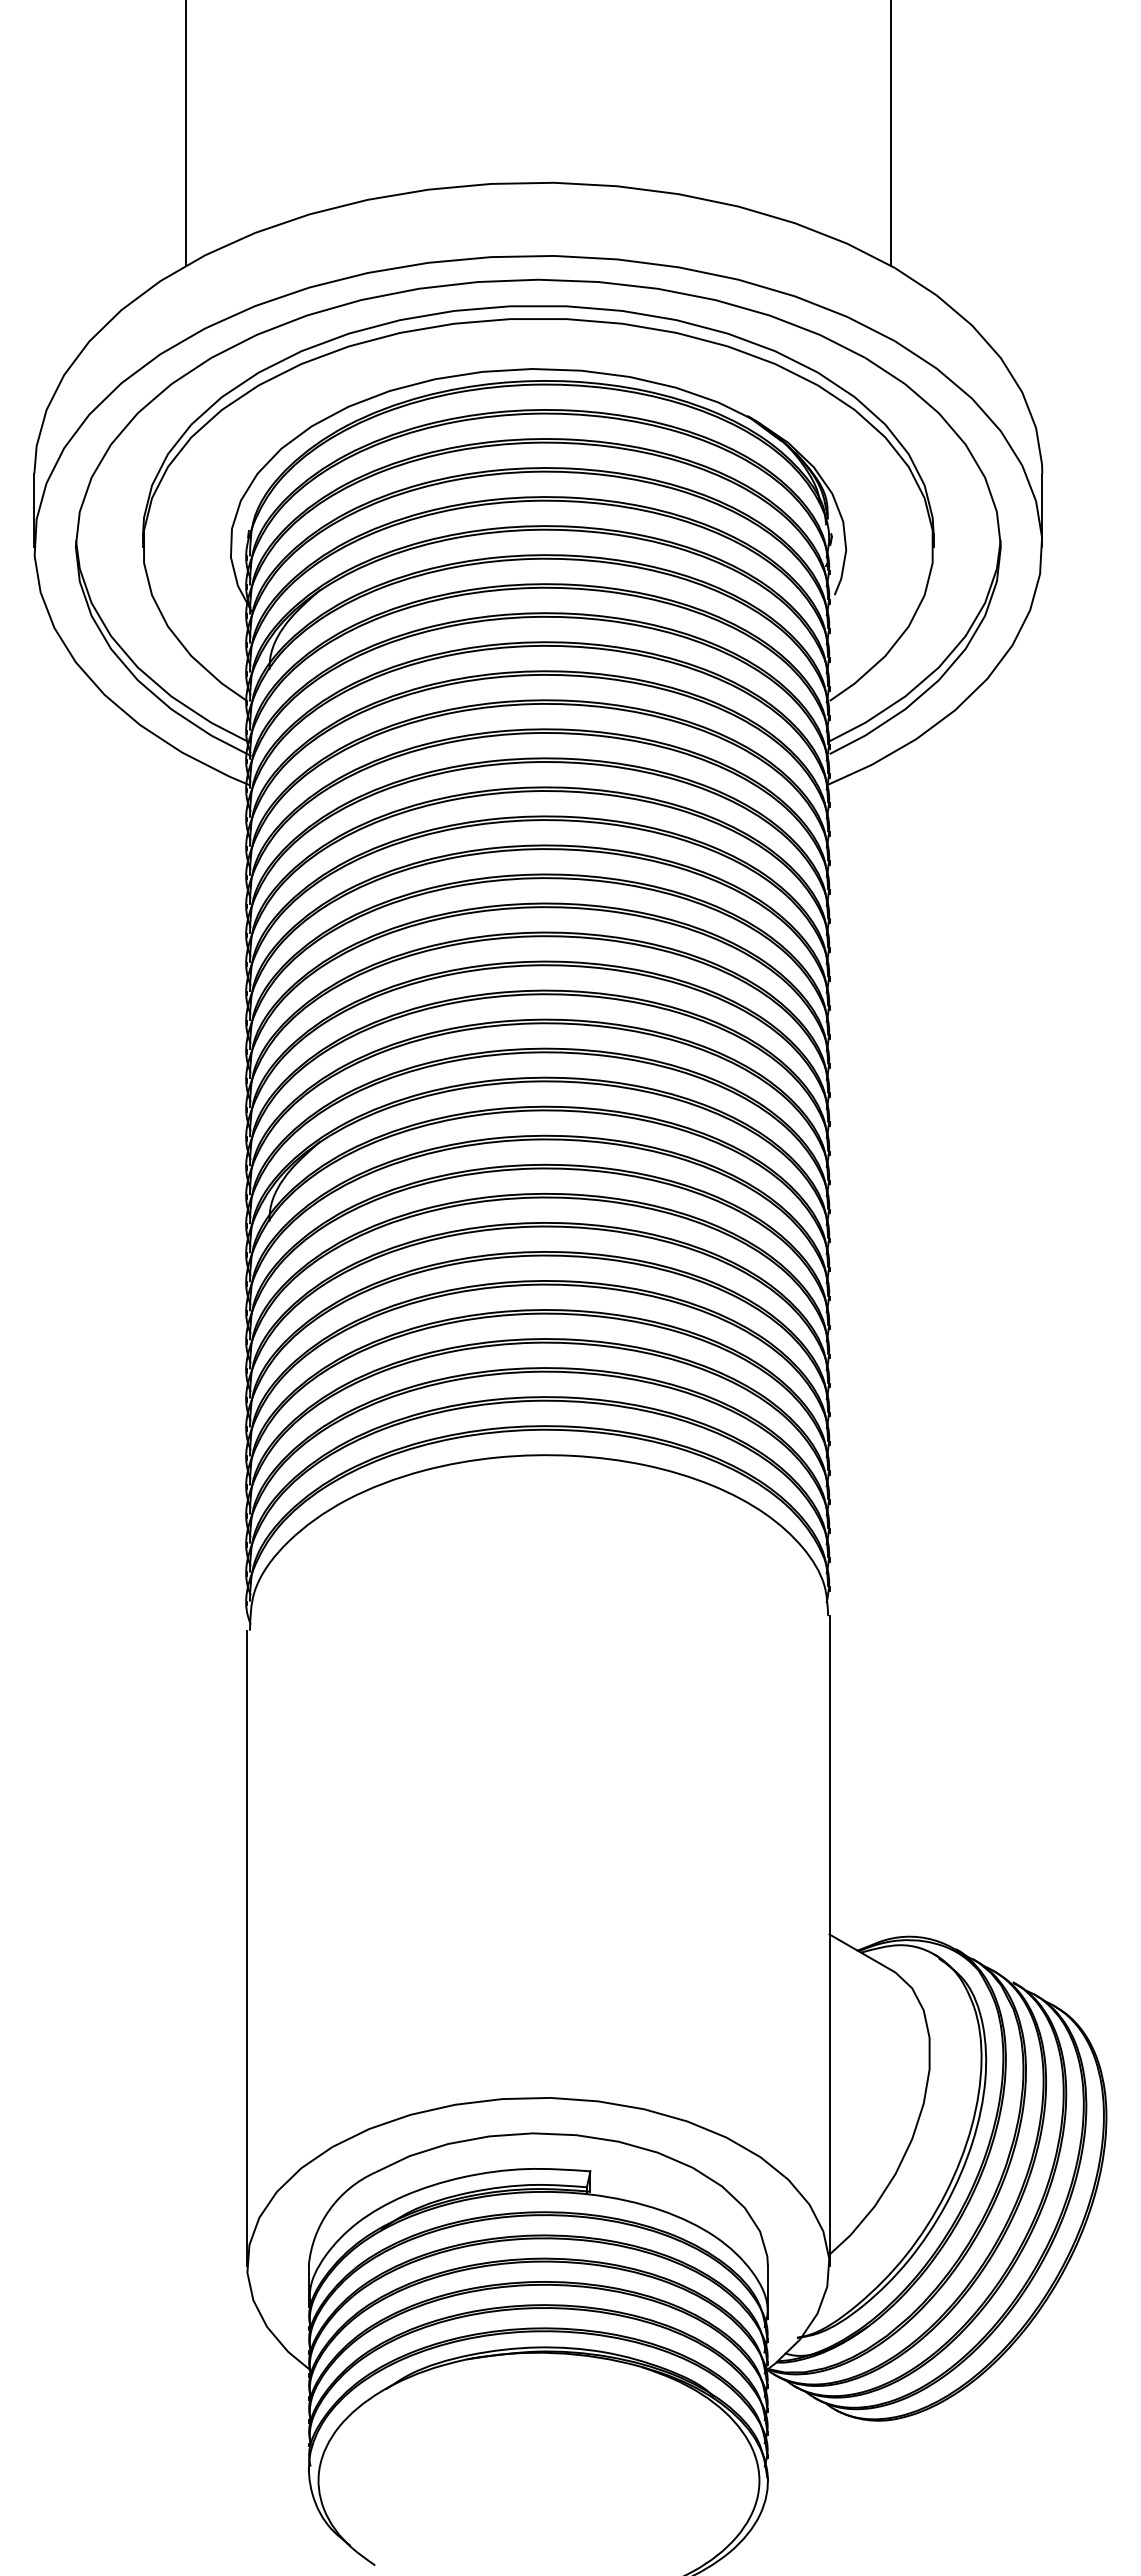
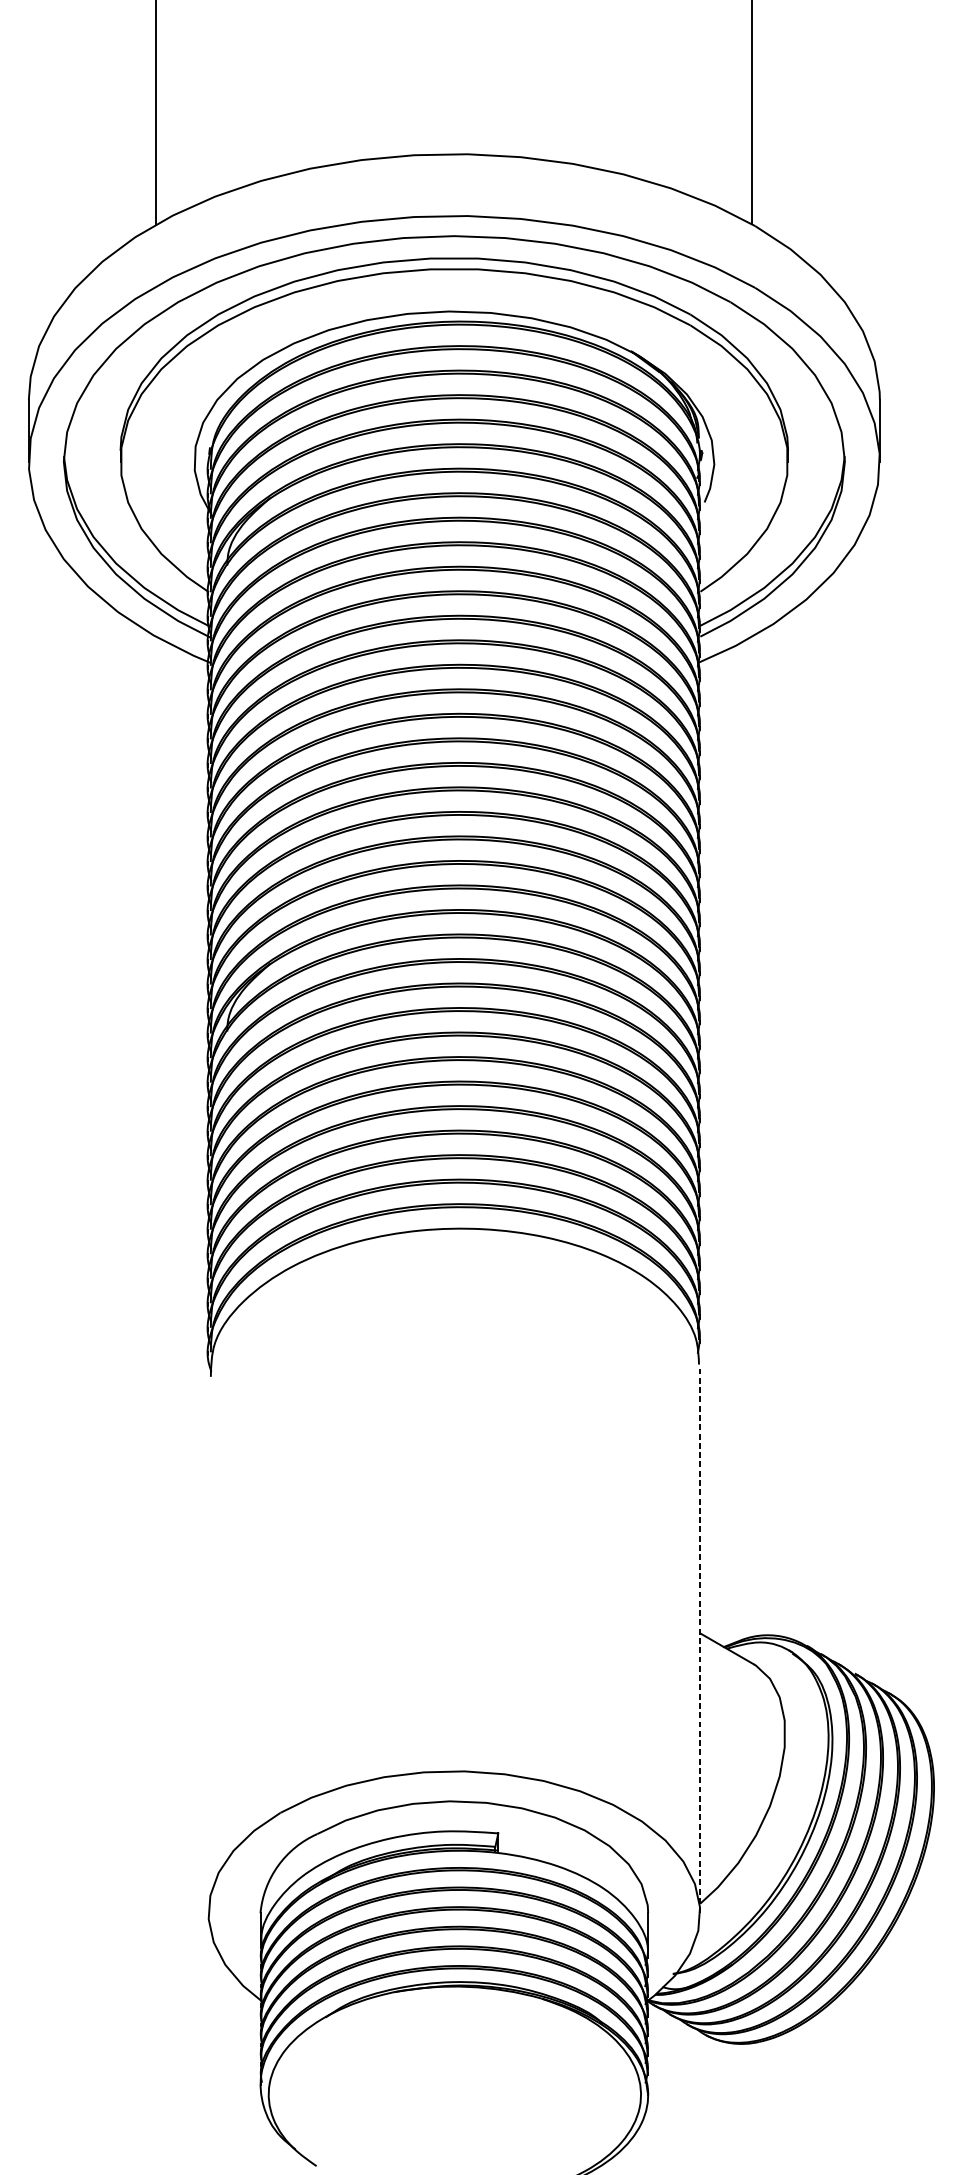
line: (829, 1940) -> (700, 1638), solid -> dashed
line: (247, 1947) -> (208, 1644), removed

